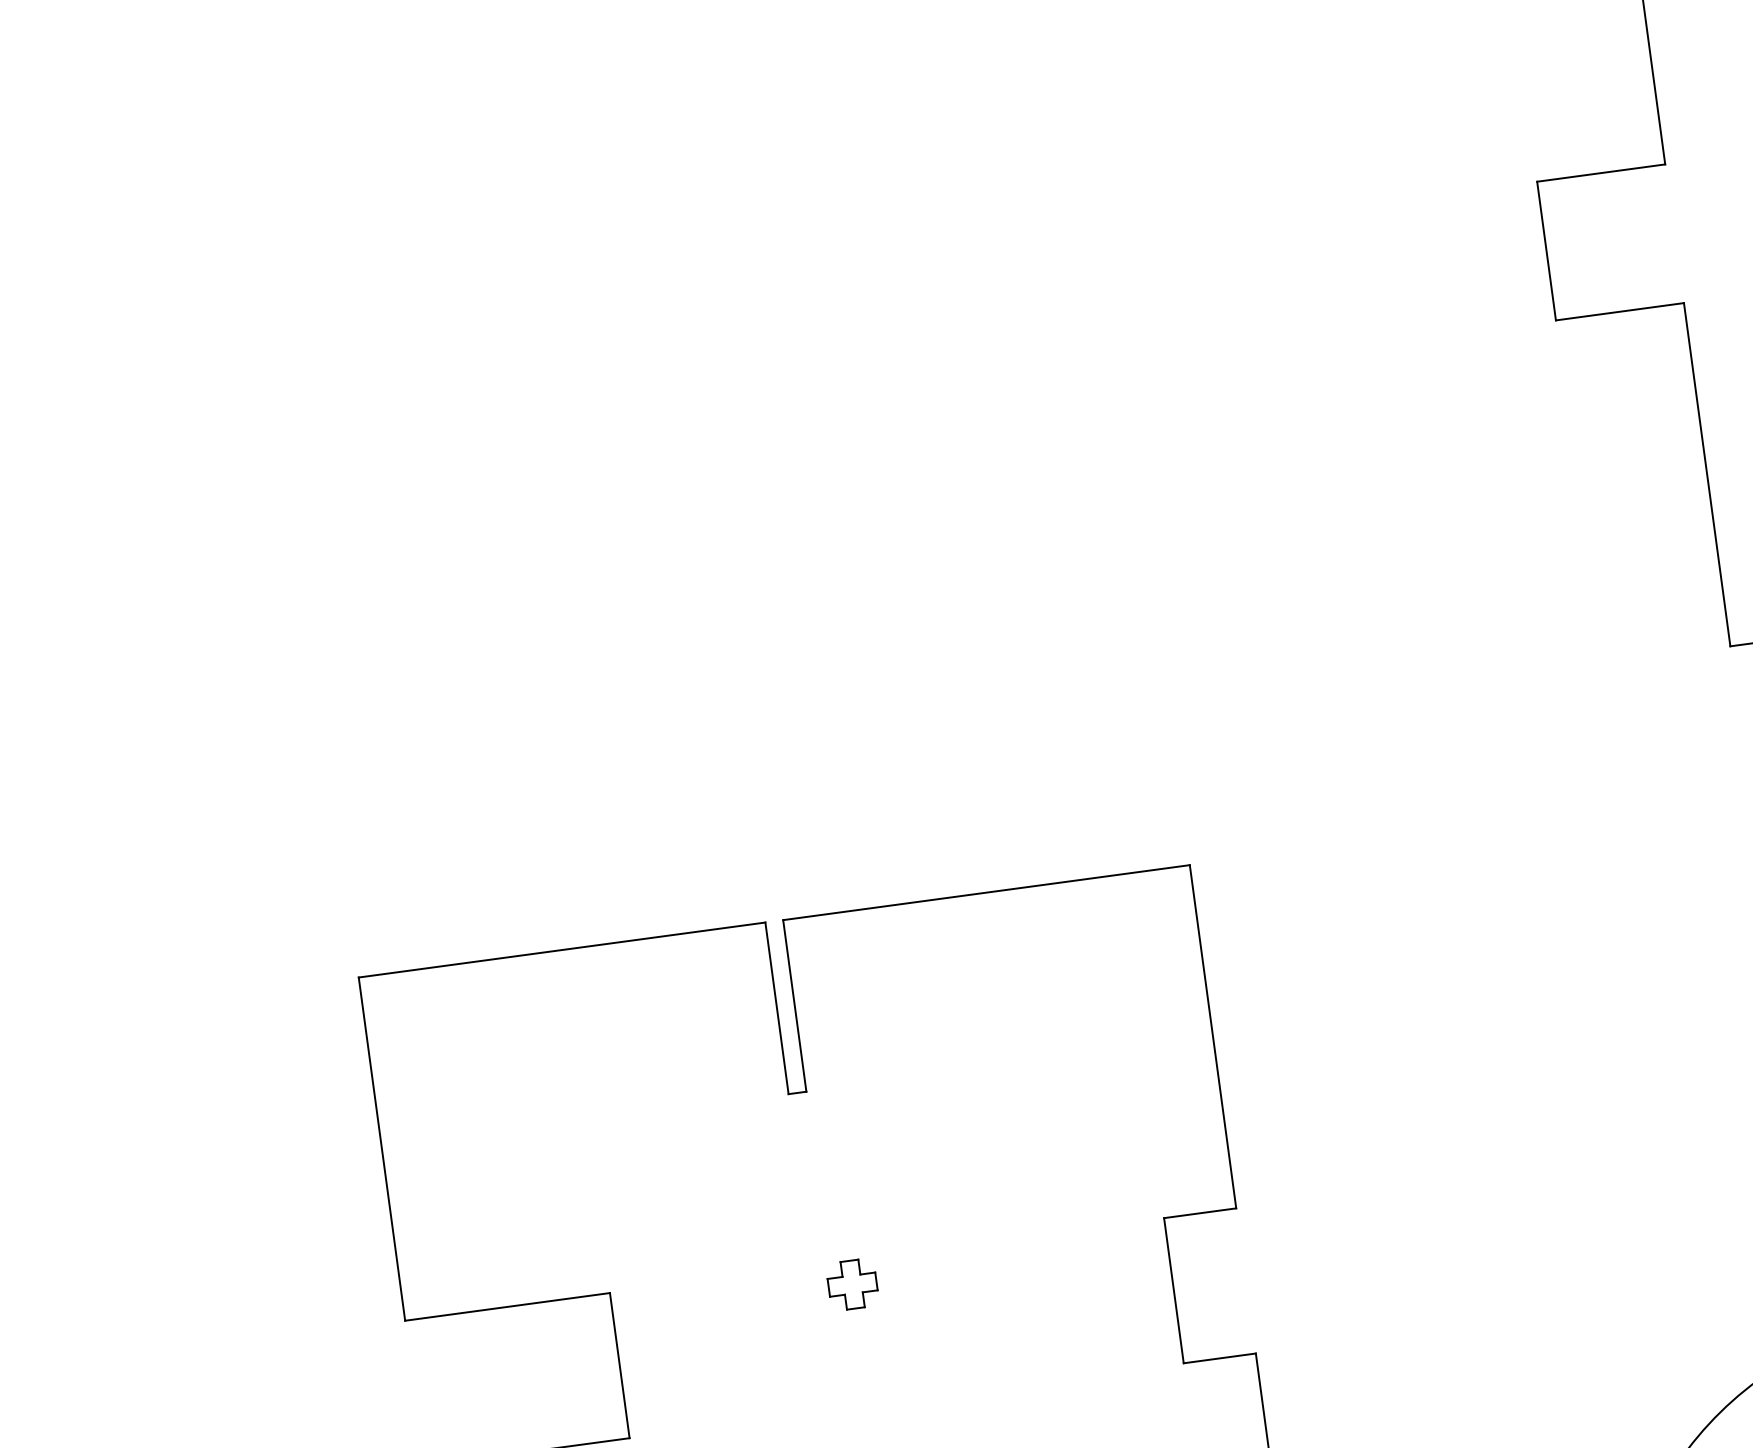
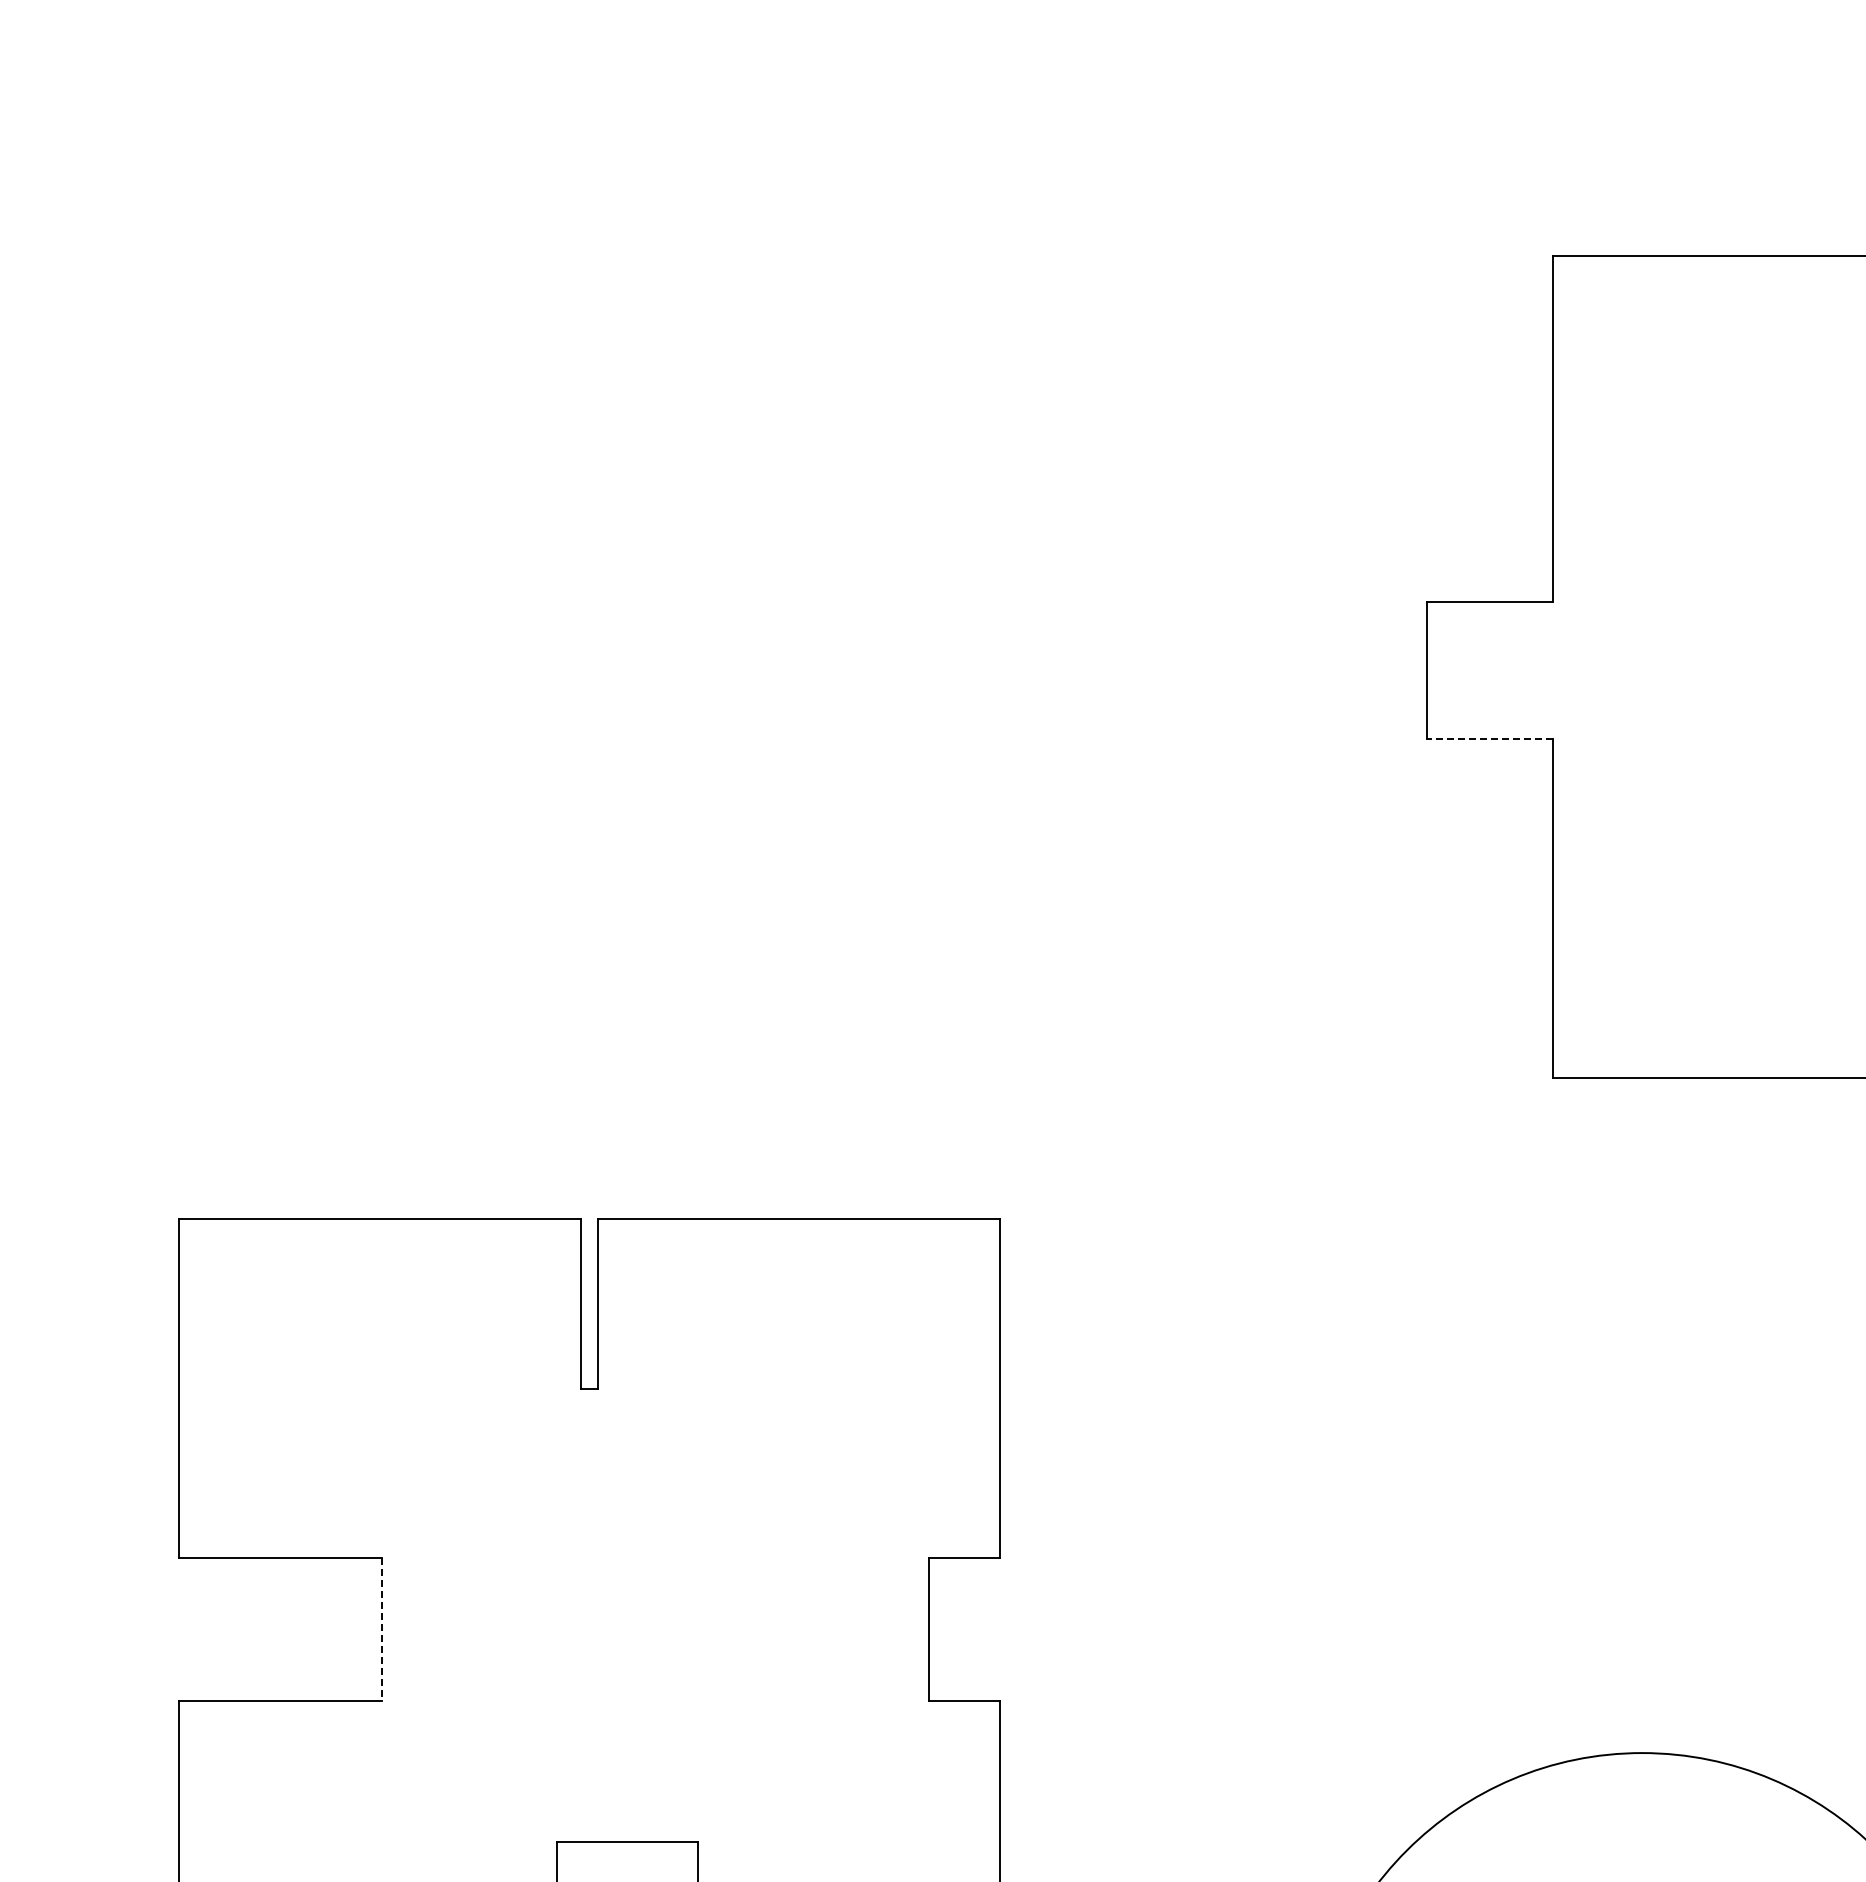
line: (1619, 311) -> (1489, 738), solid -> dashed
part: (852, 1284) -> (617, 1581), removed
line: (619, 1365) -> (381, 1629), solid -> dashed

